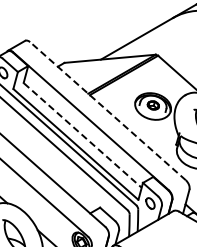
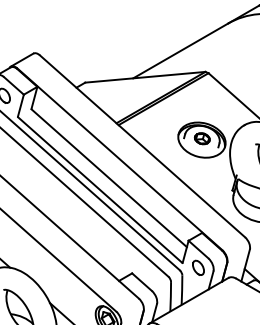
line: (107, 110) -> (141, 145), dashed -> solid
line: (82, 135) -> (108, 178), dashed -> solid

